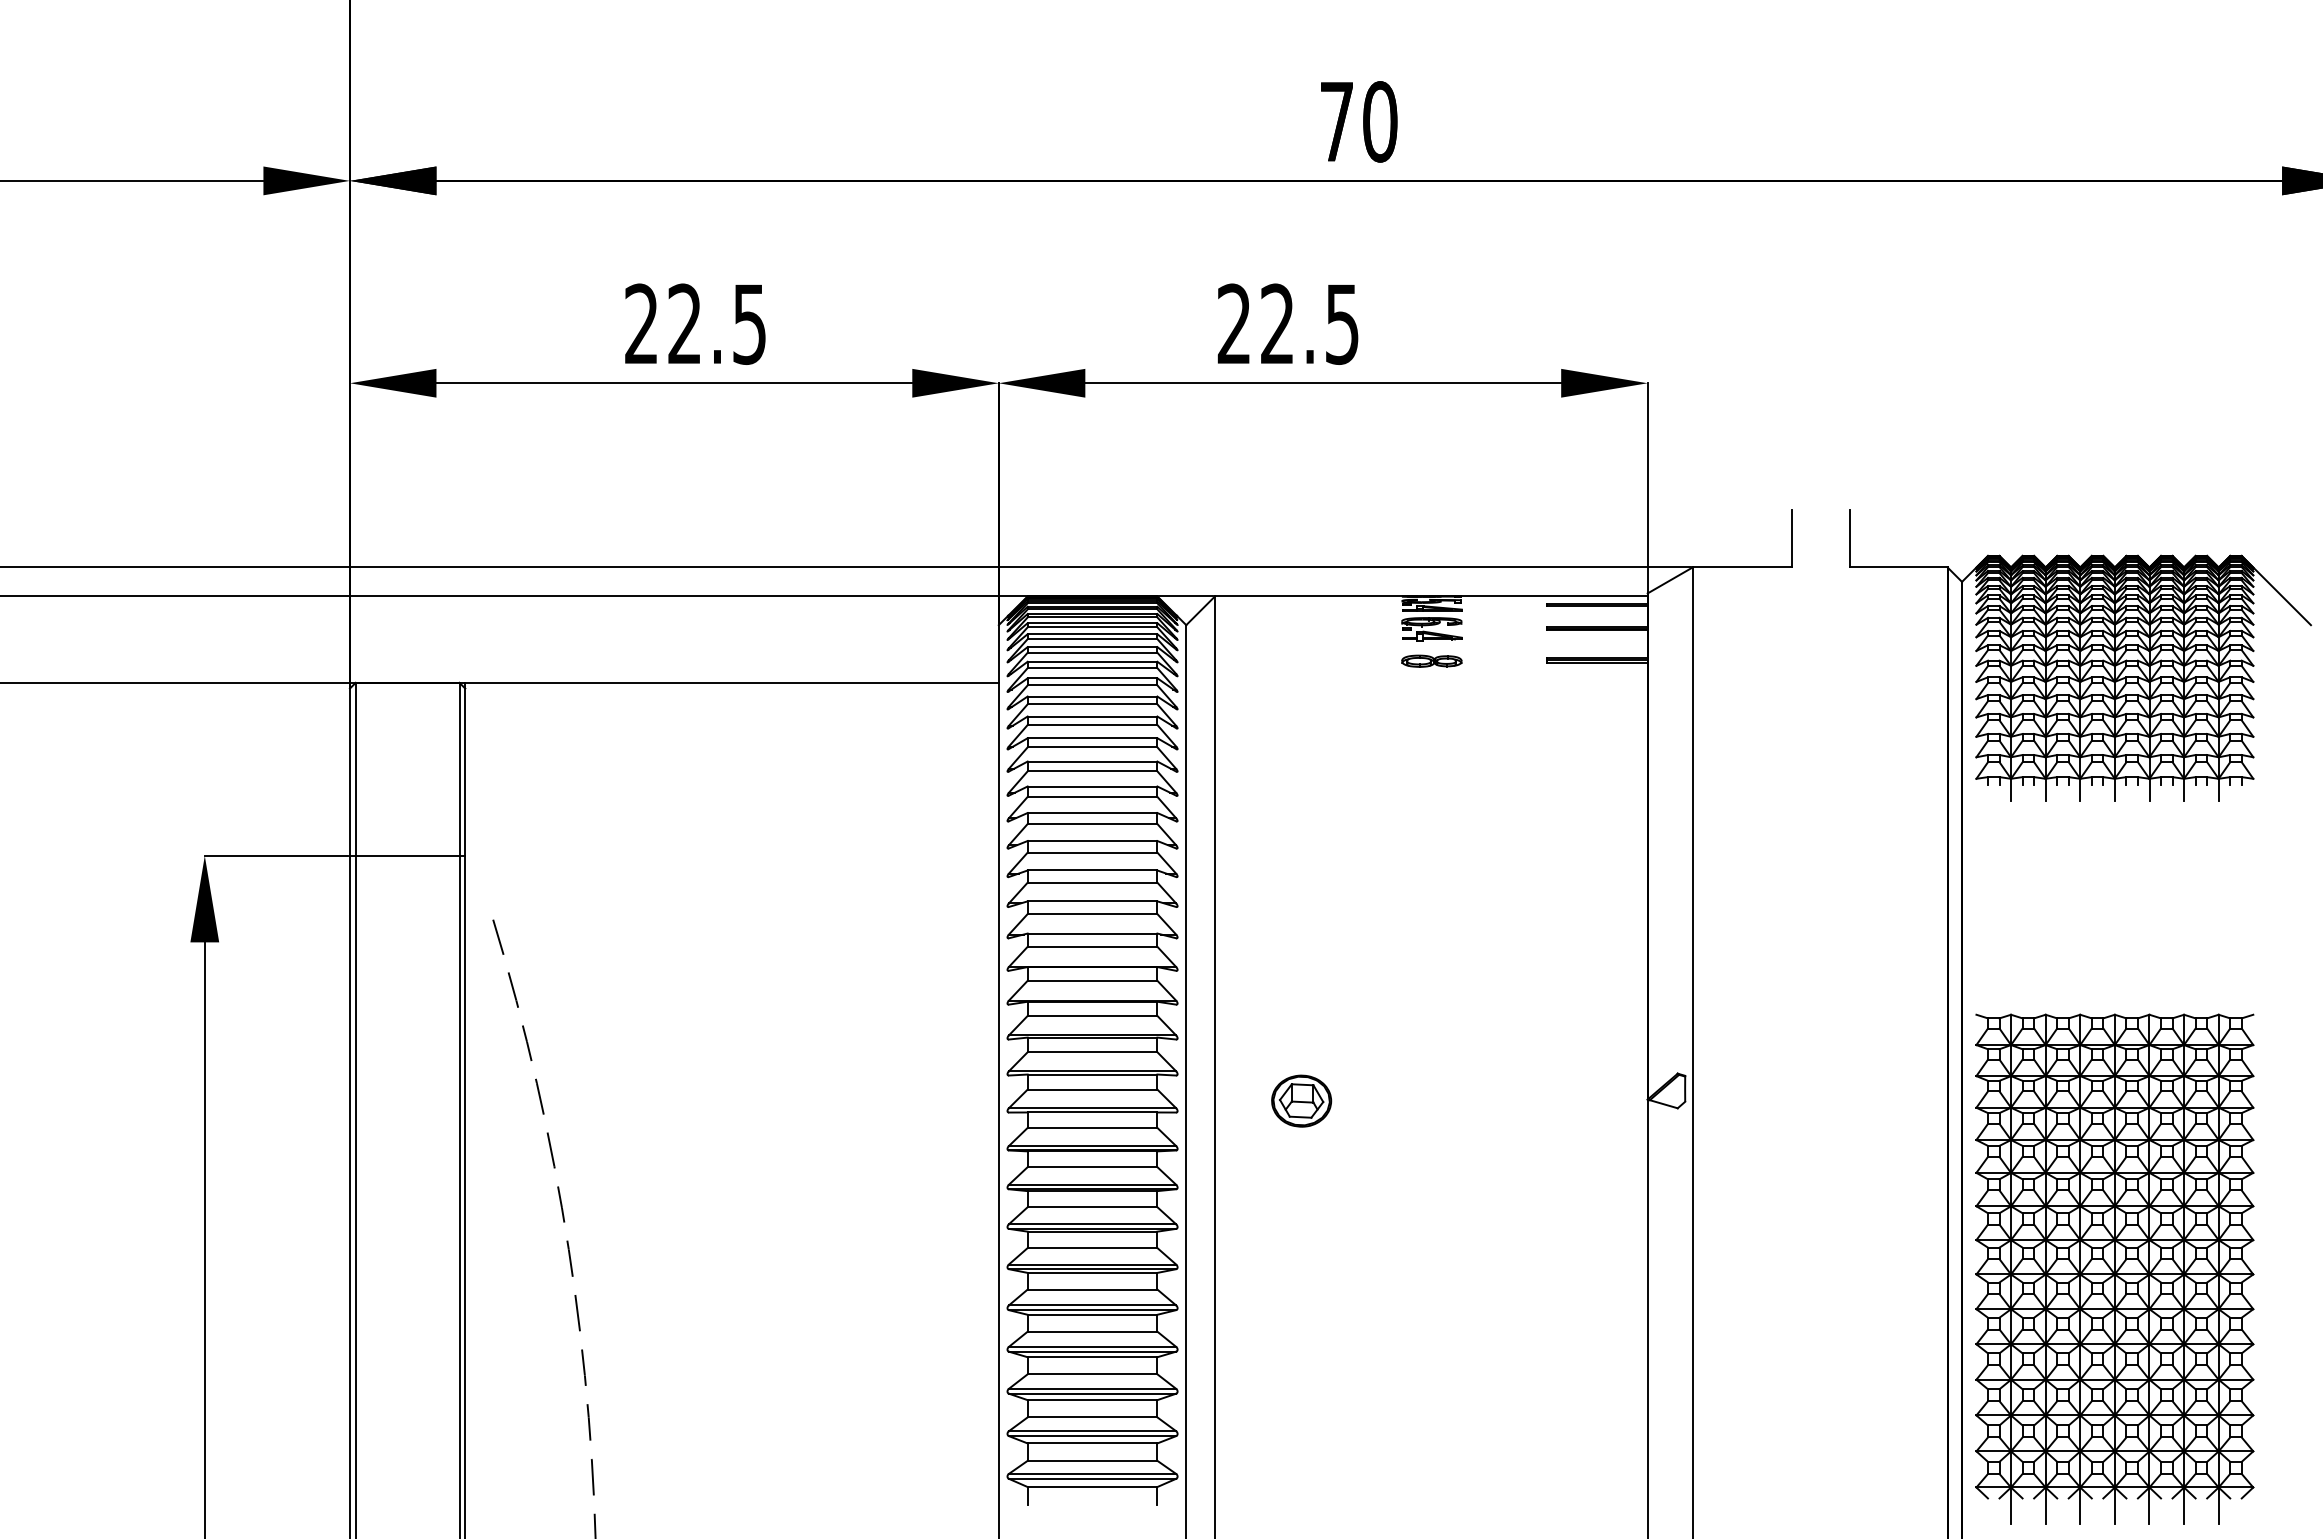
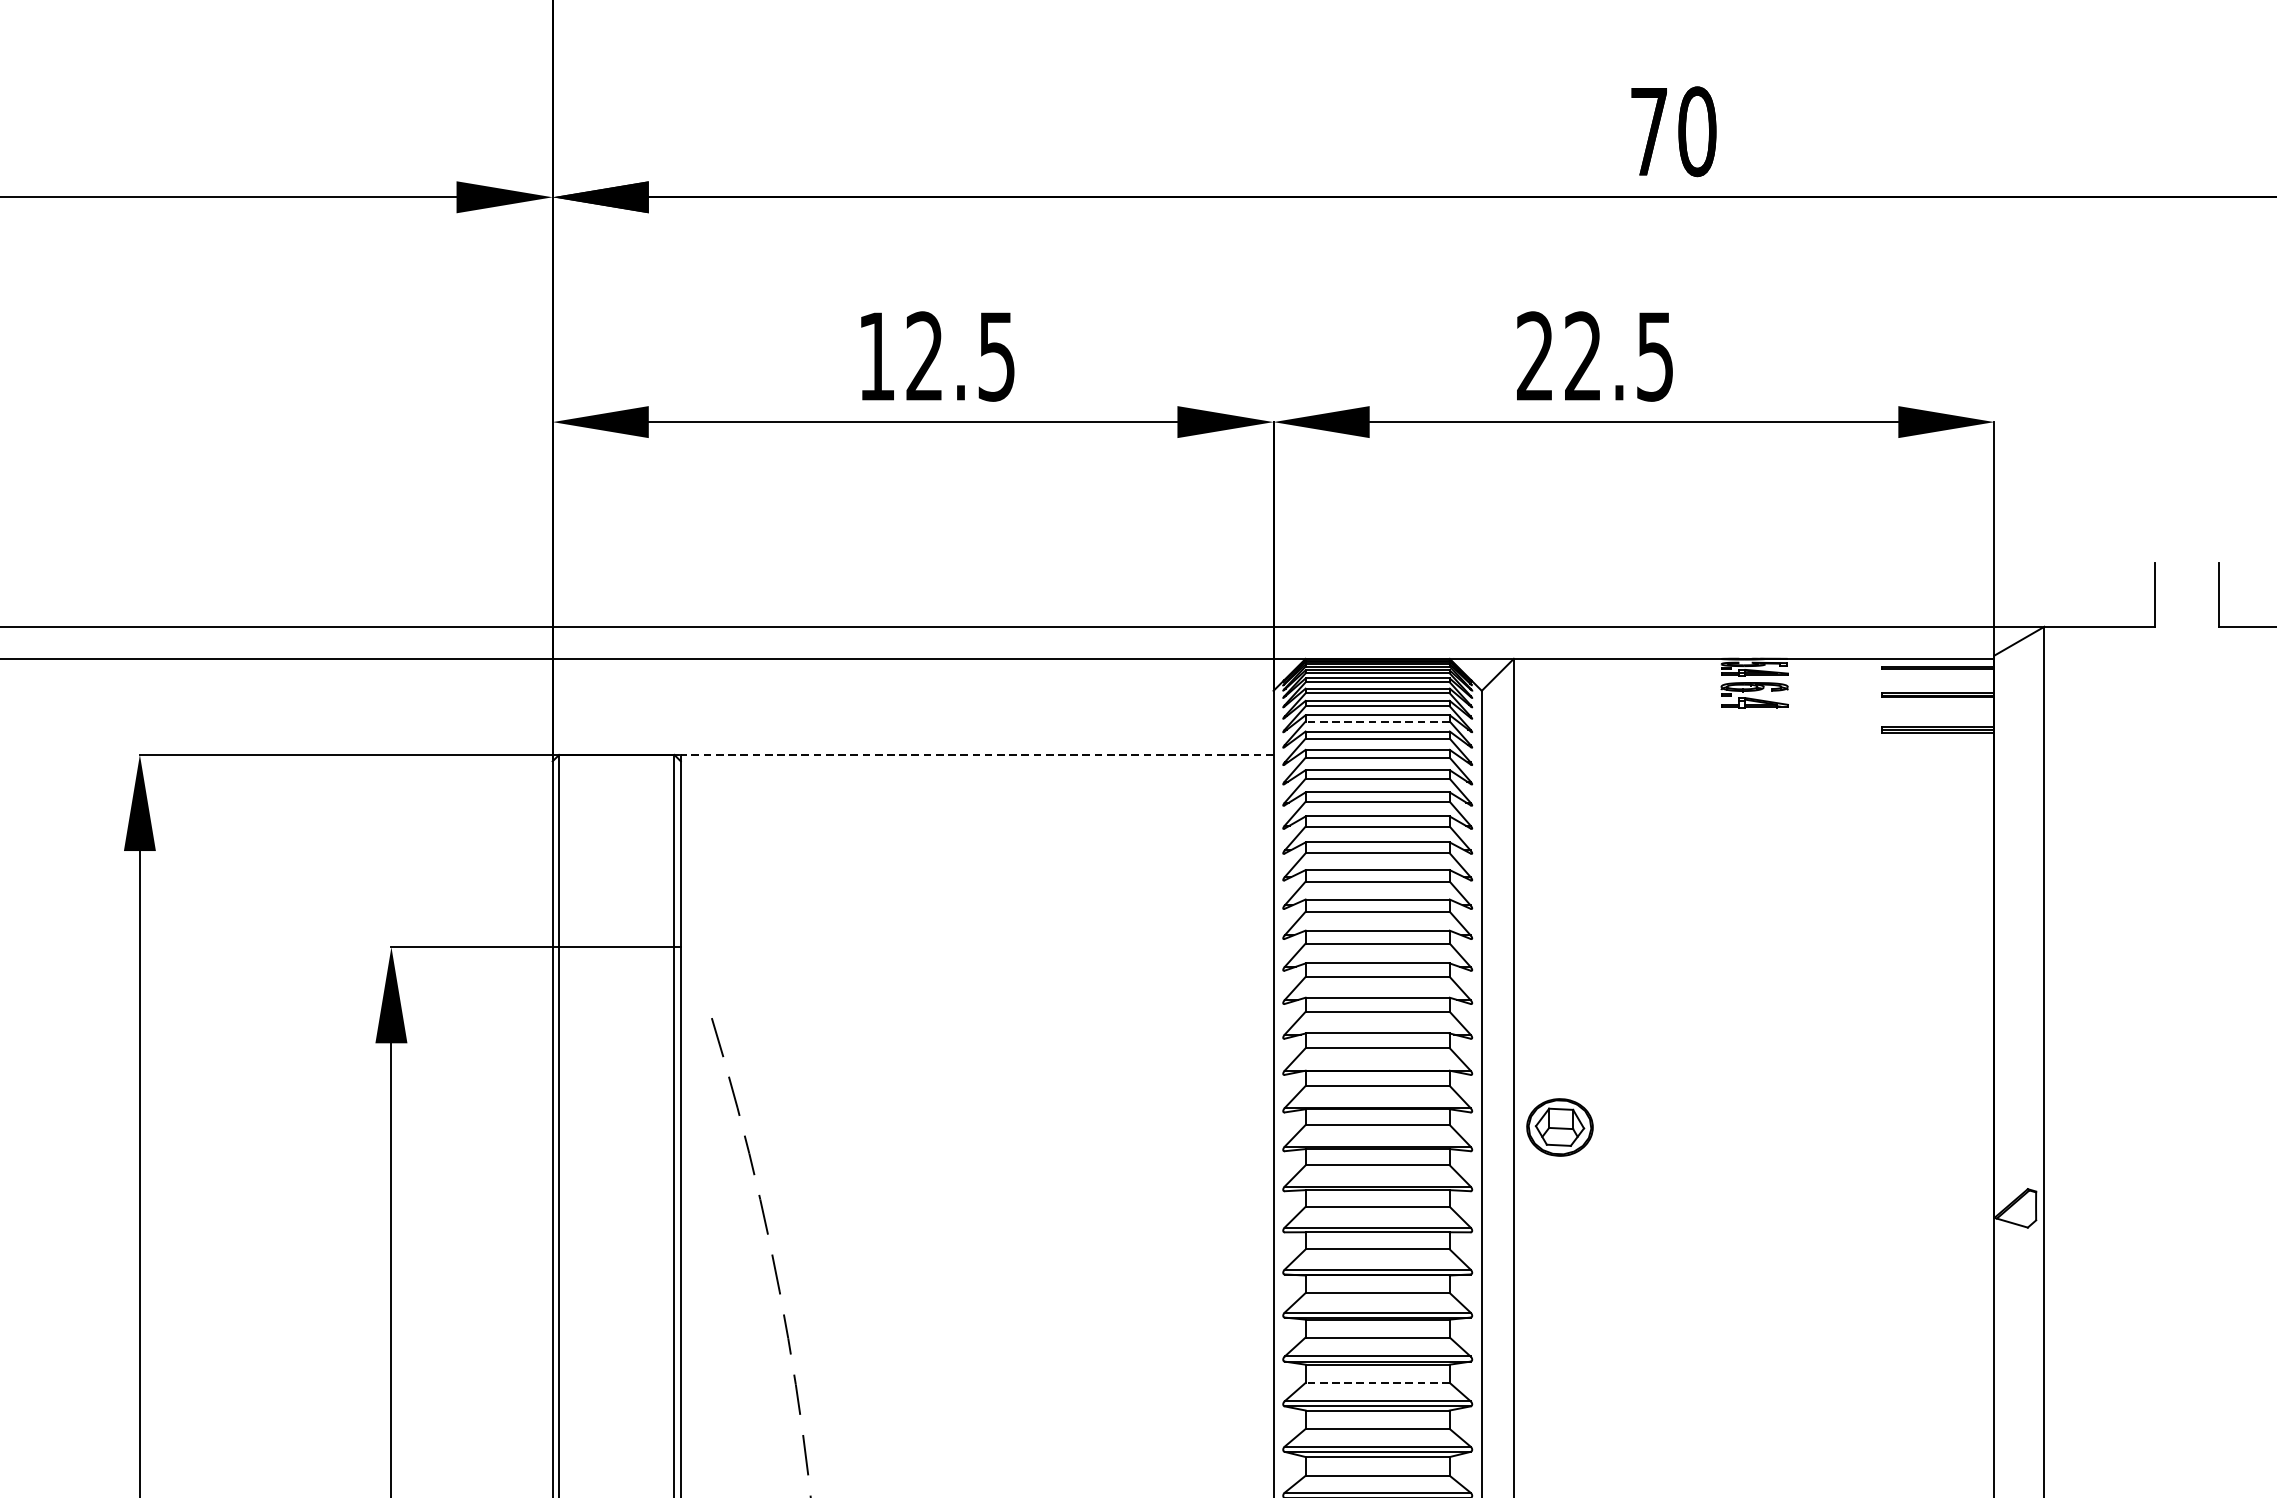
text: (641, 323) -> (876, 355), 22.5 -> 12.5
line: (1092, 652) -> (1377, 721), solid -> dashed
part: (1431, 660) -> (1754, 730), removed
line: (732, 682) -> (977, 754), solid -> dashed
part: (1301, 1100) -> (1559, 1126), moved
line: (1092, 1248) -> (1377, 1383), solid -> dashed

